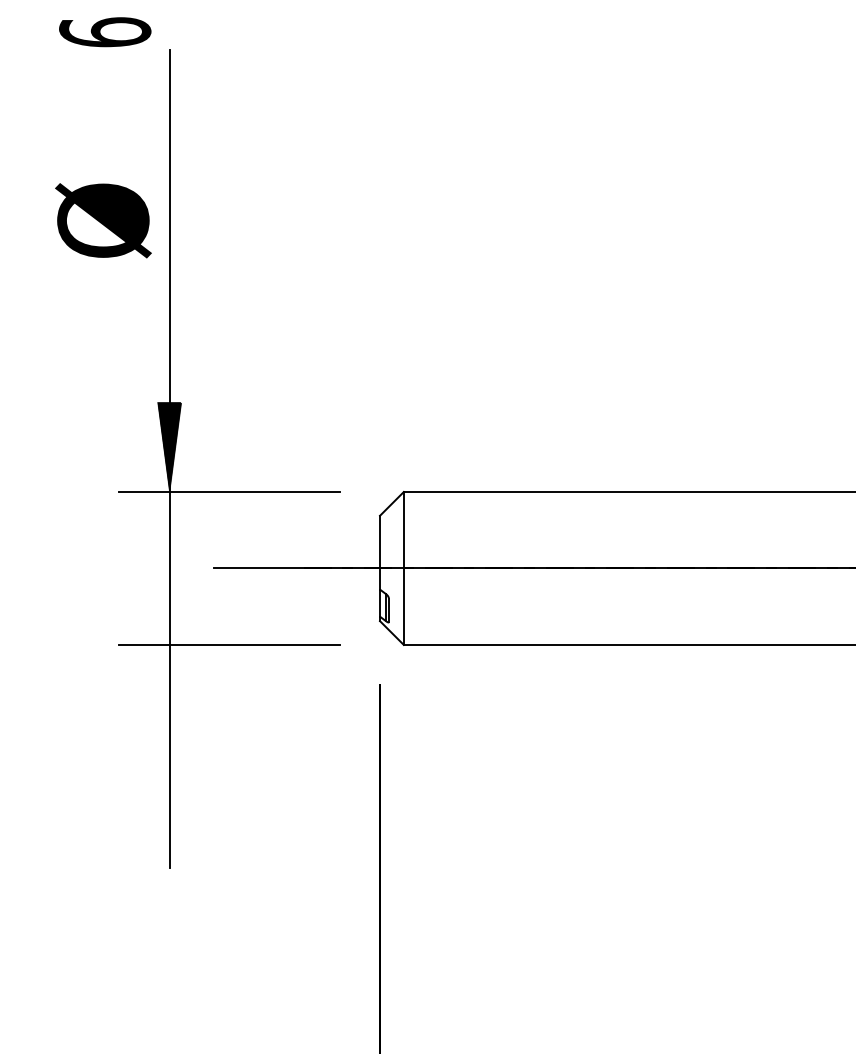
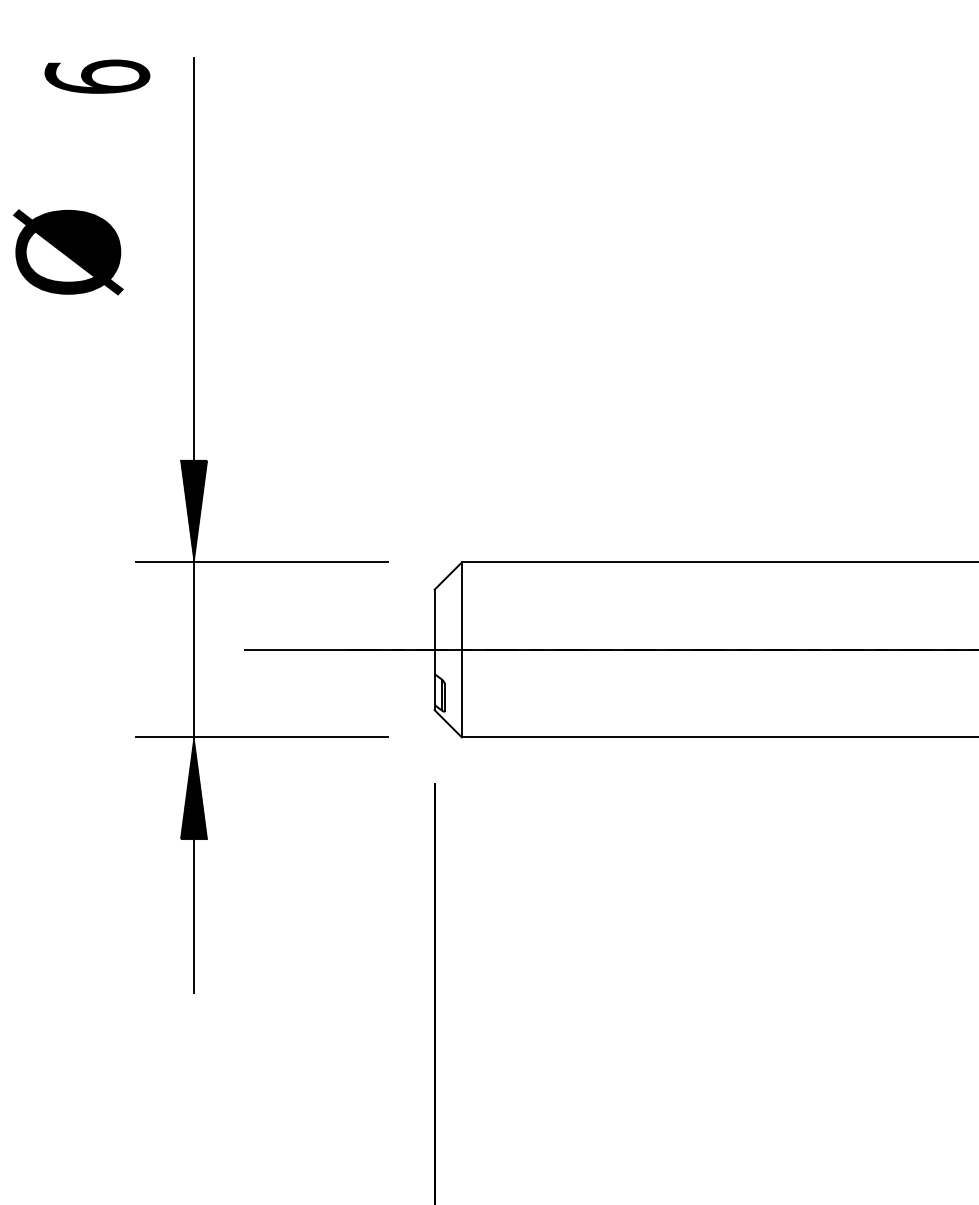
text: (105, 32) -> (97, 76), moved
text: (103, 220) -> (68, 252), moved
hatch: (169, 689) -> (193, 788), added

